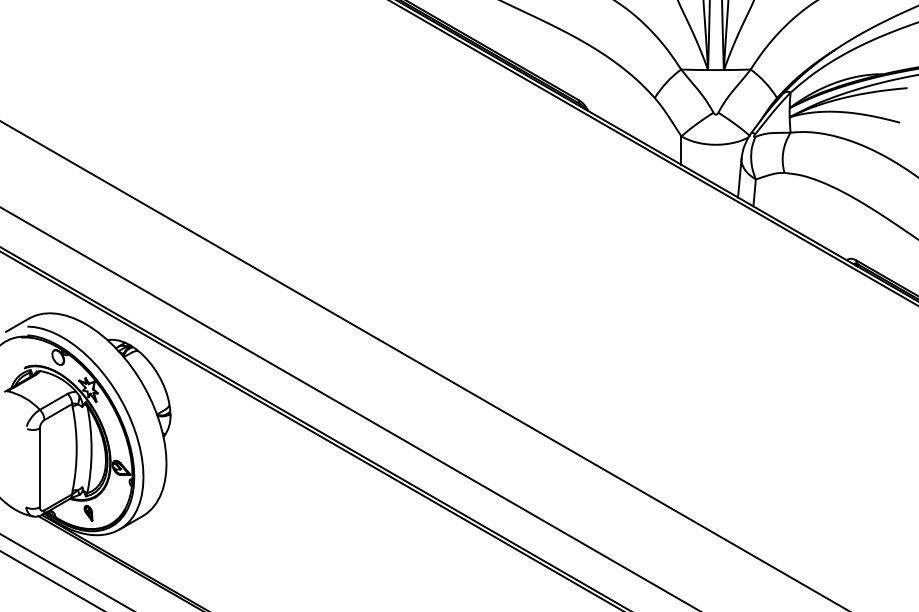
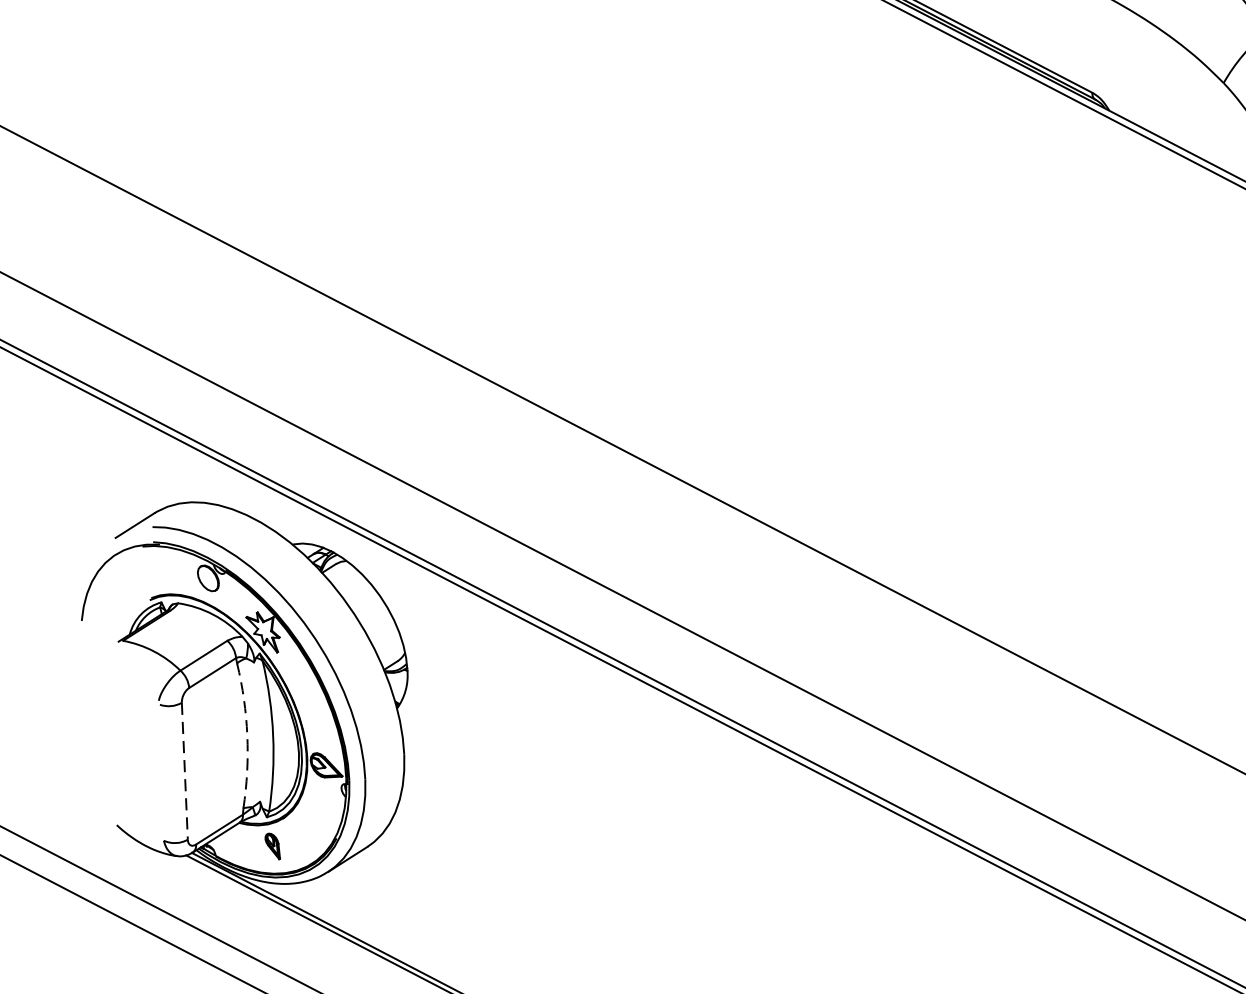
arc: (76, 448) -> (246, 734), solid -> dashed
line: (39, 468) -> (184, 772), solid -> dashed

